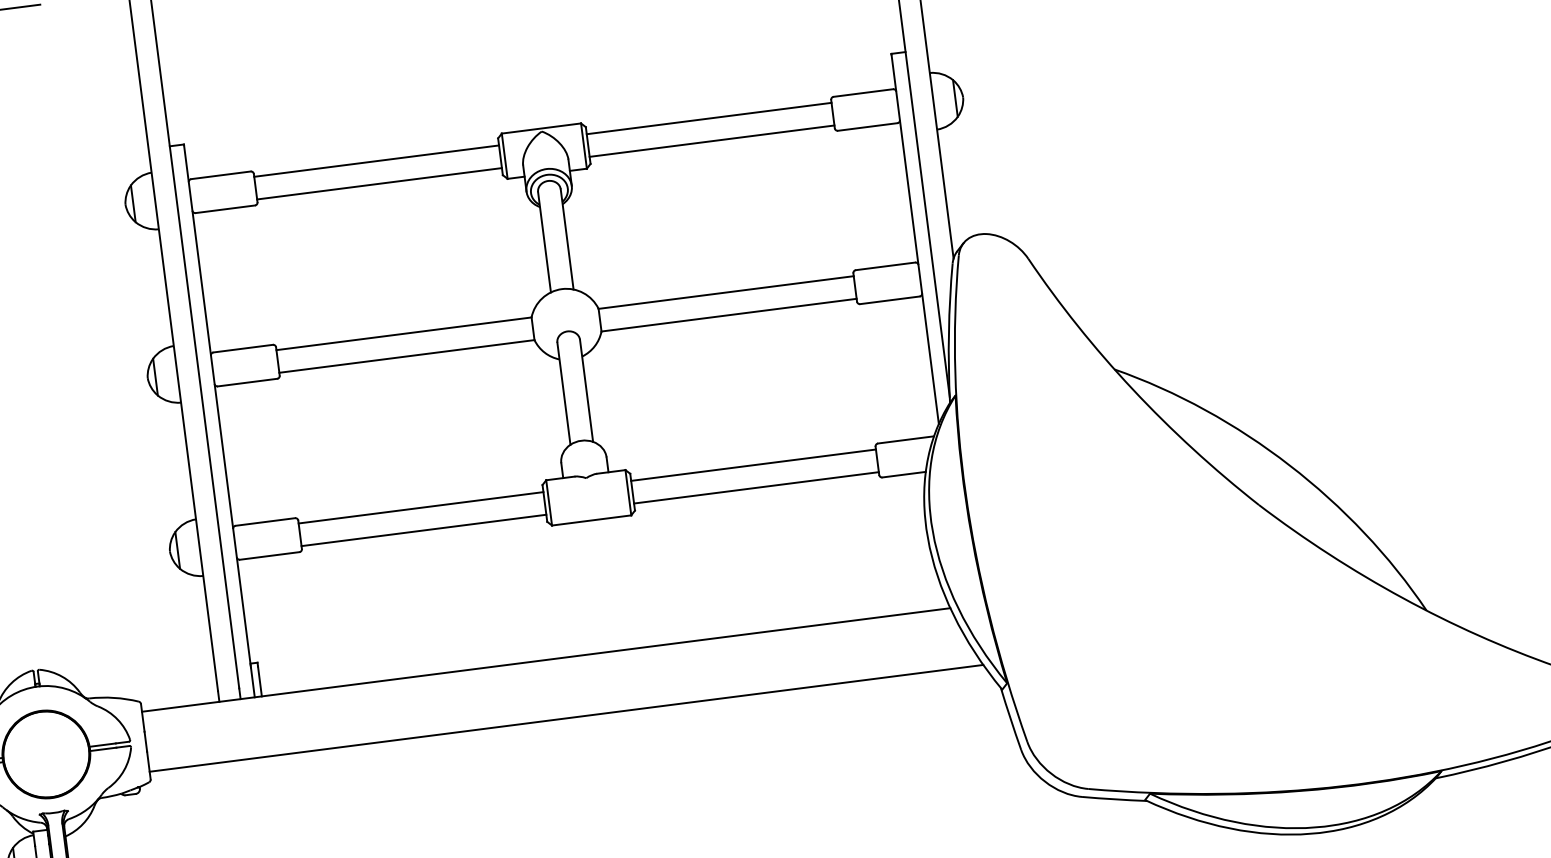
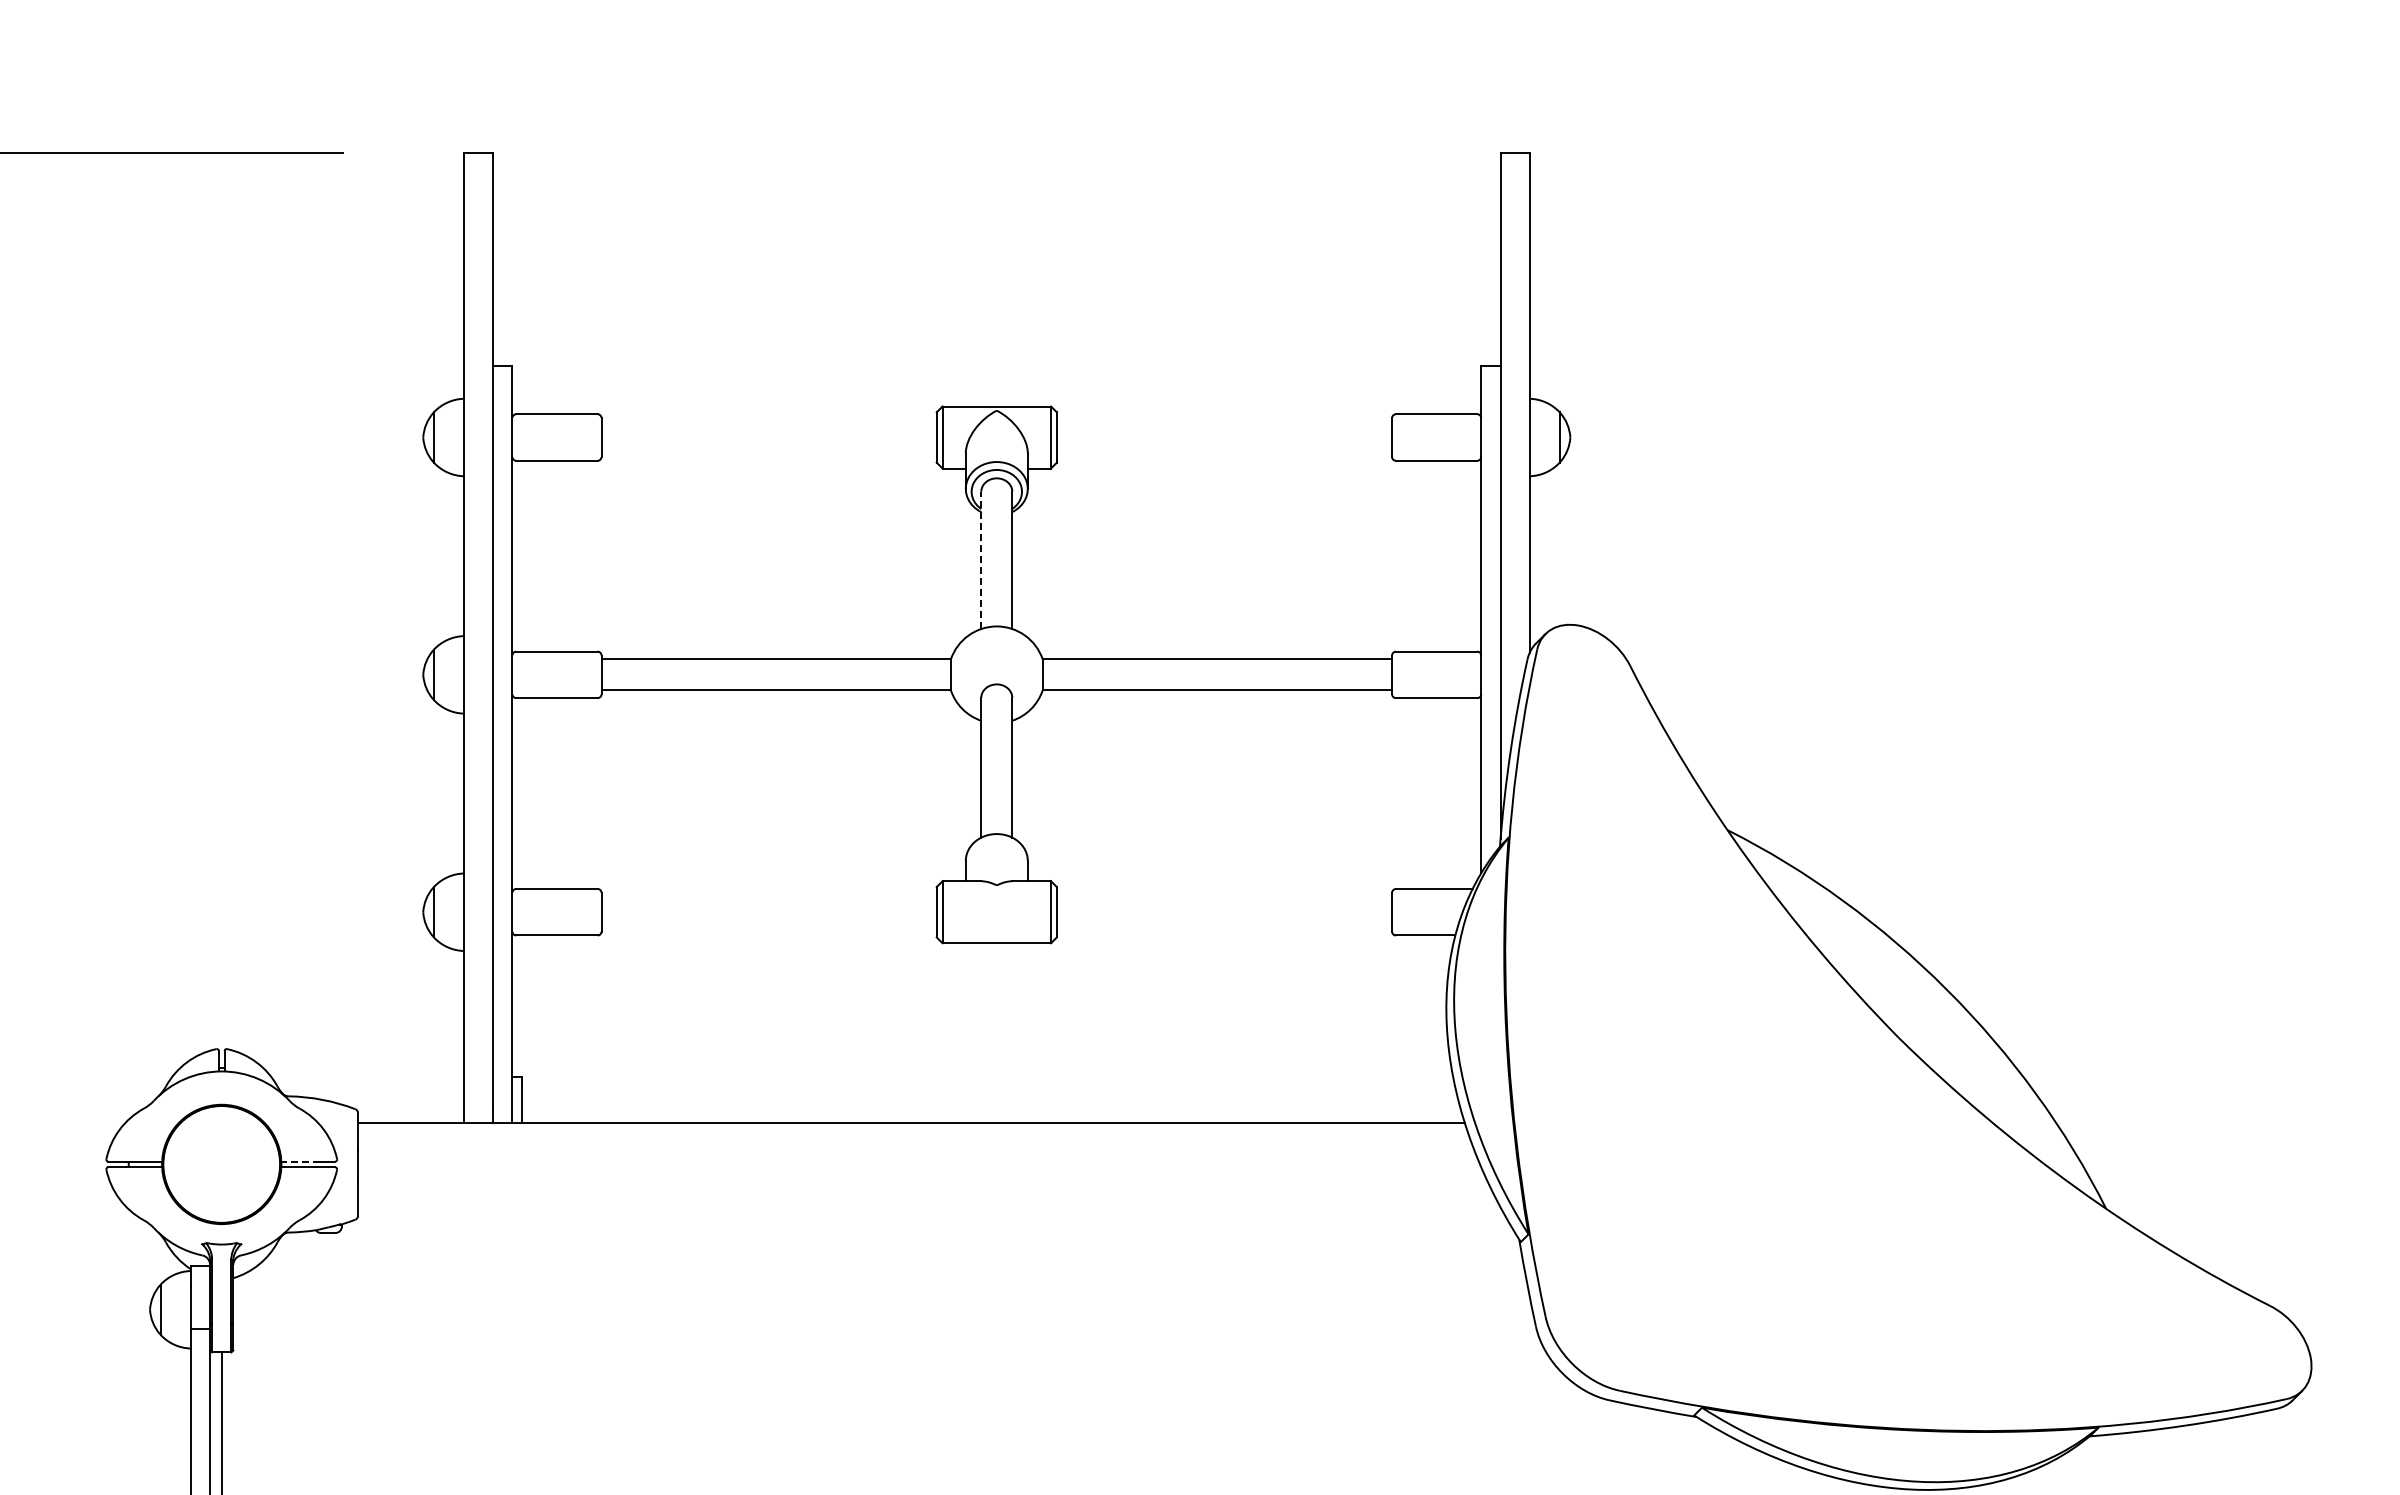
line: (709, 118) -> (1224, 422), removed
line: (712, 141) -> (1224, 453), removed
line: (376, 161) -> (768, 422), removed
line: (379, 184) -> (768, 453), removed
line: (544, 242) -> (981, 560), solid -> dashed
line: (753, 465) -> (1224, 896), removed
line: (756, 487) -> (1224, 927), removed
line: (420, 507) -> (768, 896), removed
line: (423, 530) -> (768, 927), removed
line: (566, 718) -> (928, 1205), removed
line: (102, 745) -> (299, 1161), solid -> dashed

